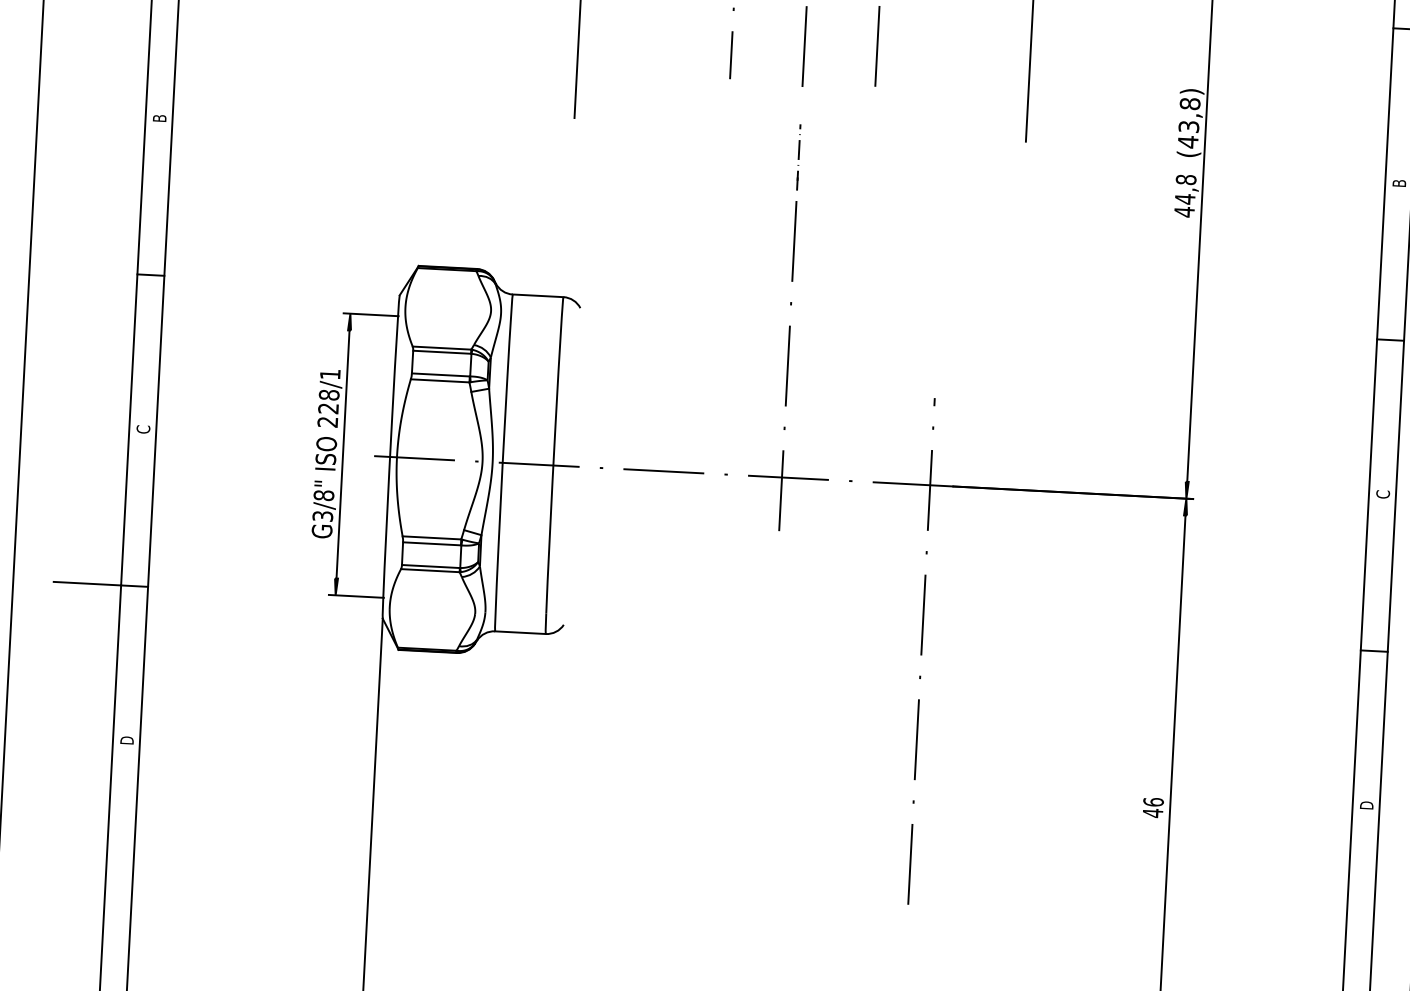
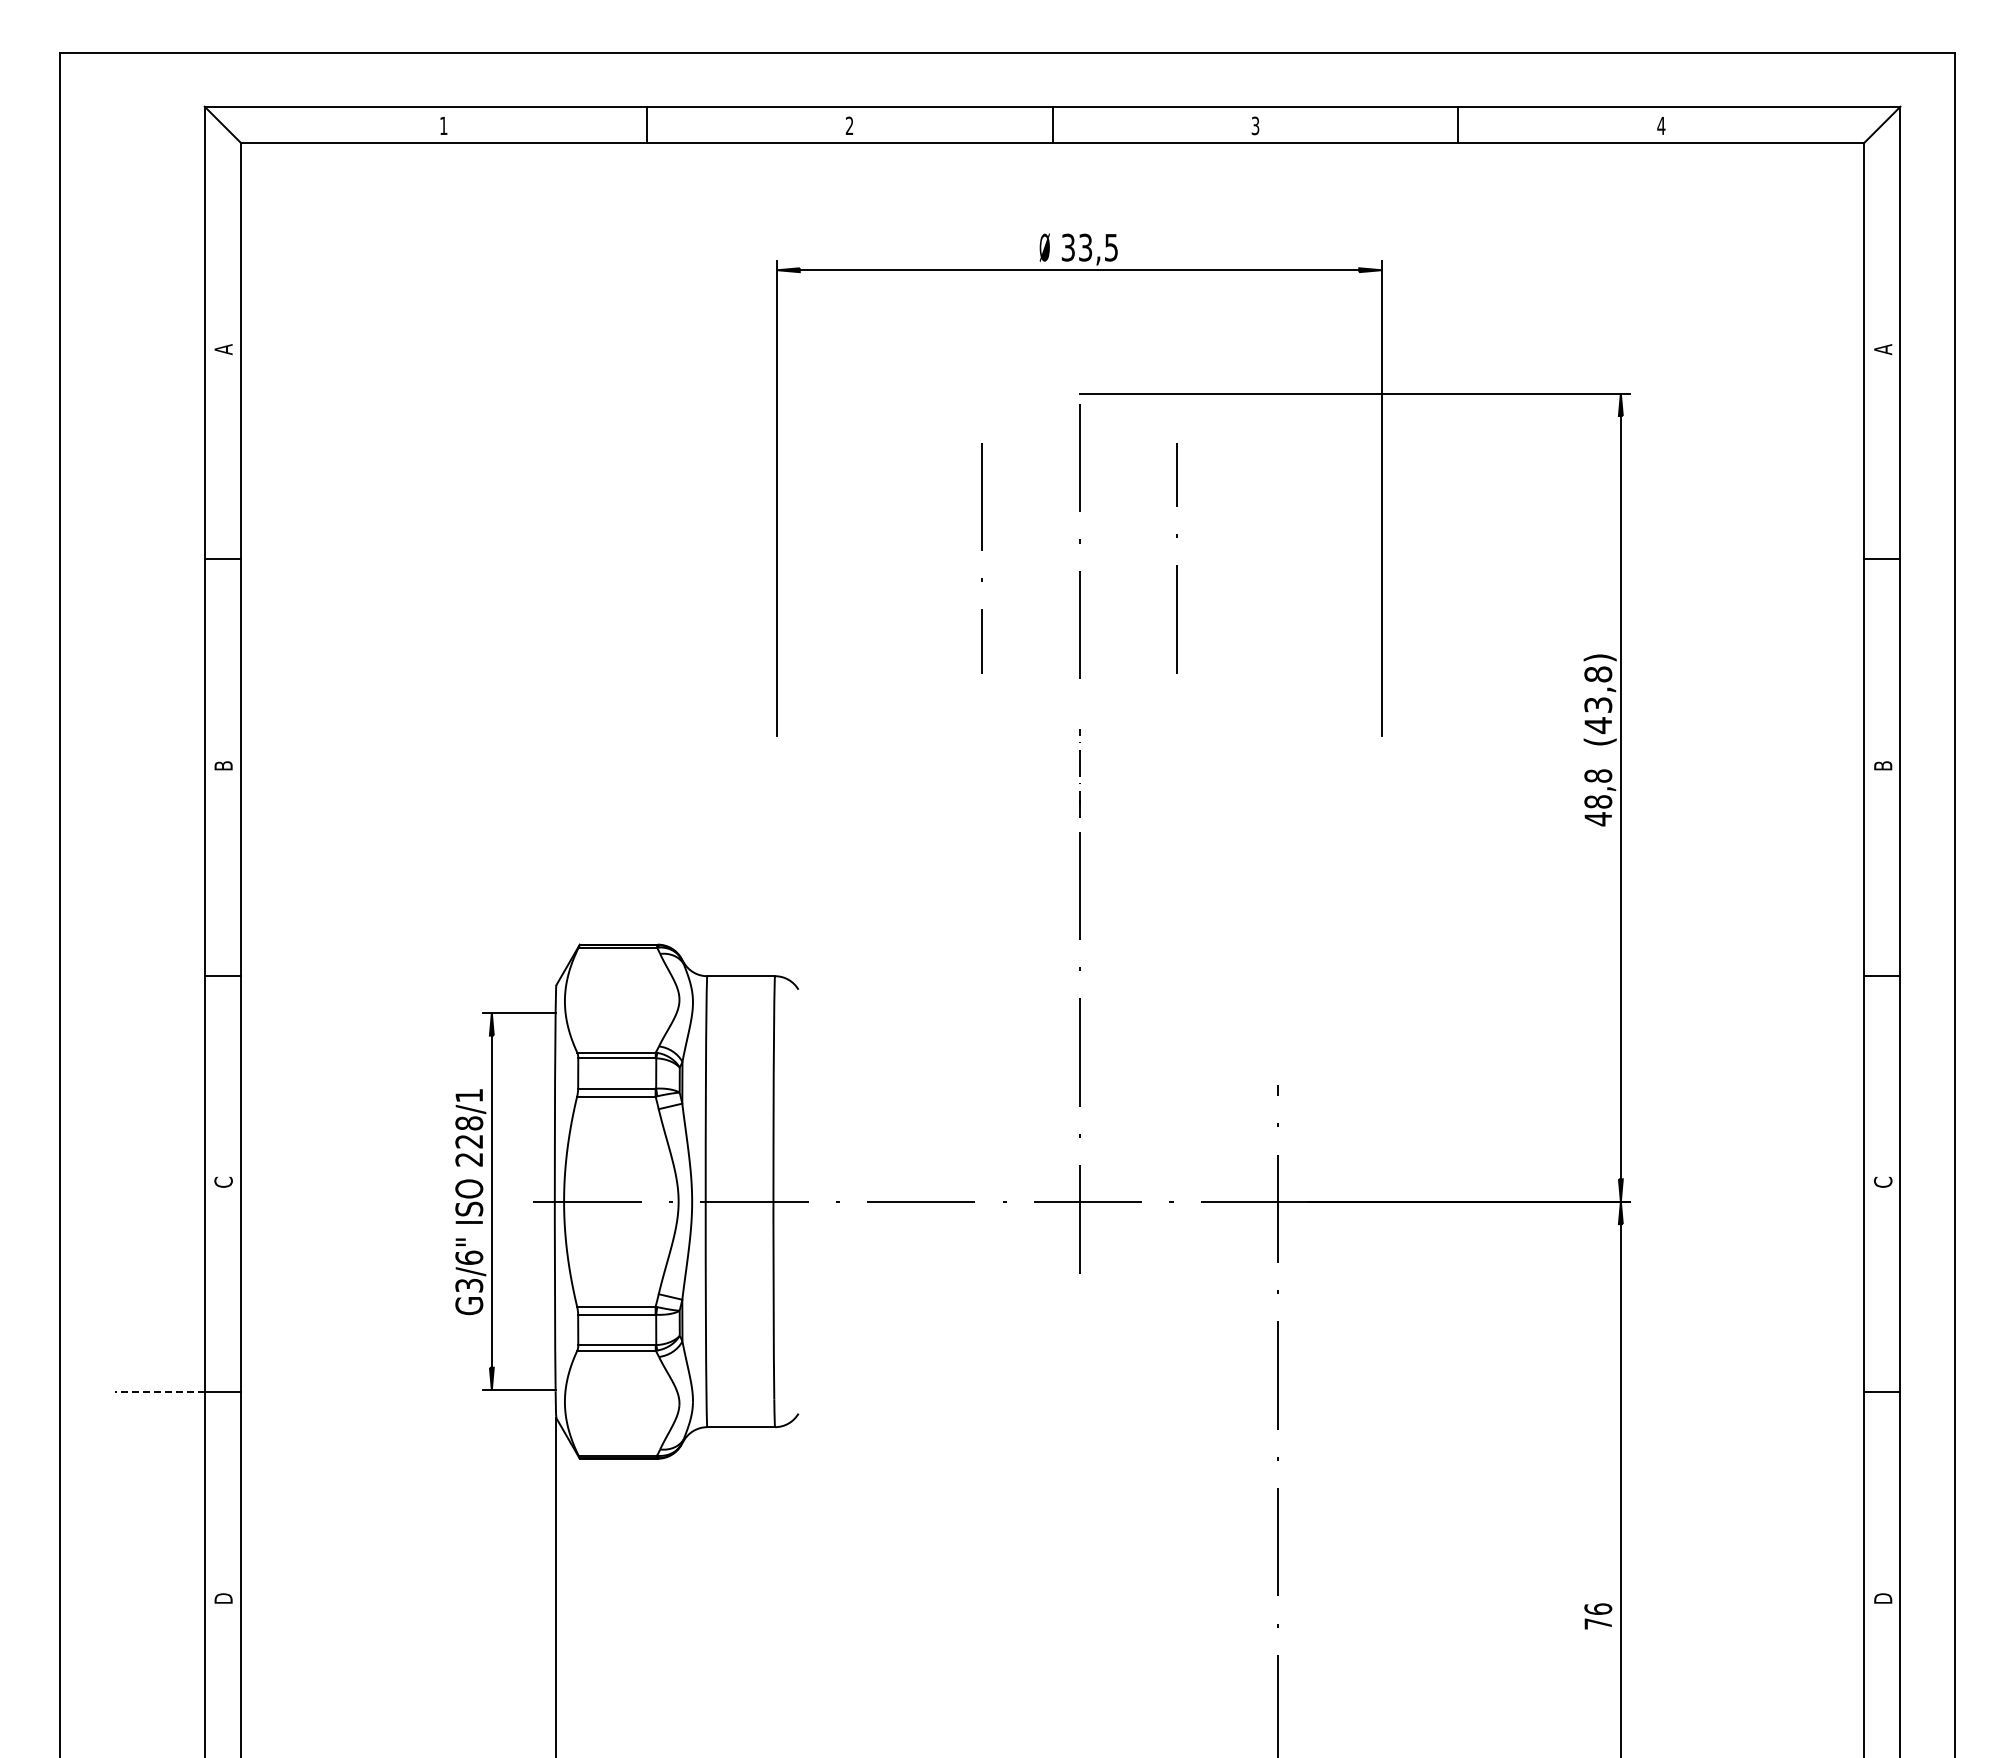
text: (1185, 198) -> (1598, 801), 44,8 -> 48,8
text: (324, 495) -> (469, 1257), G3/8" -> G3/6"
line: (87, 584) -> (159, 1392), solid -> dashed
text: (1152, 812) -> (1597, 1623), 46 -> 76

